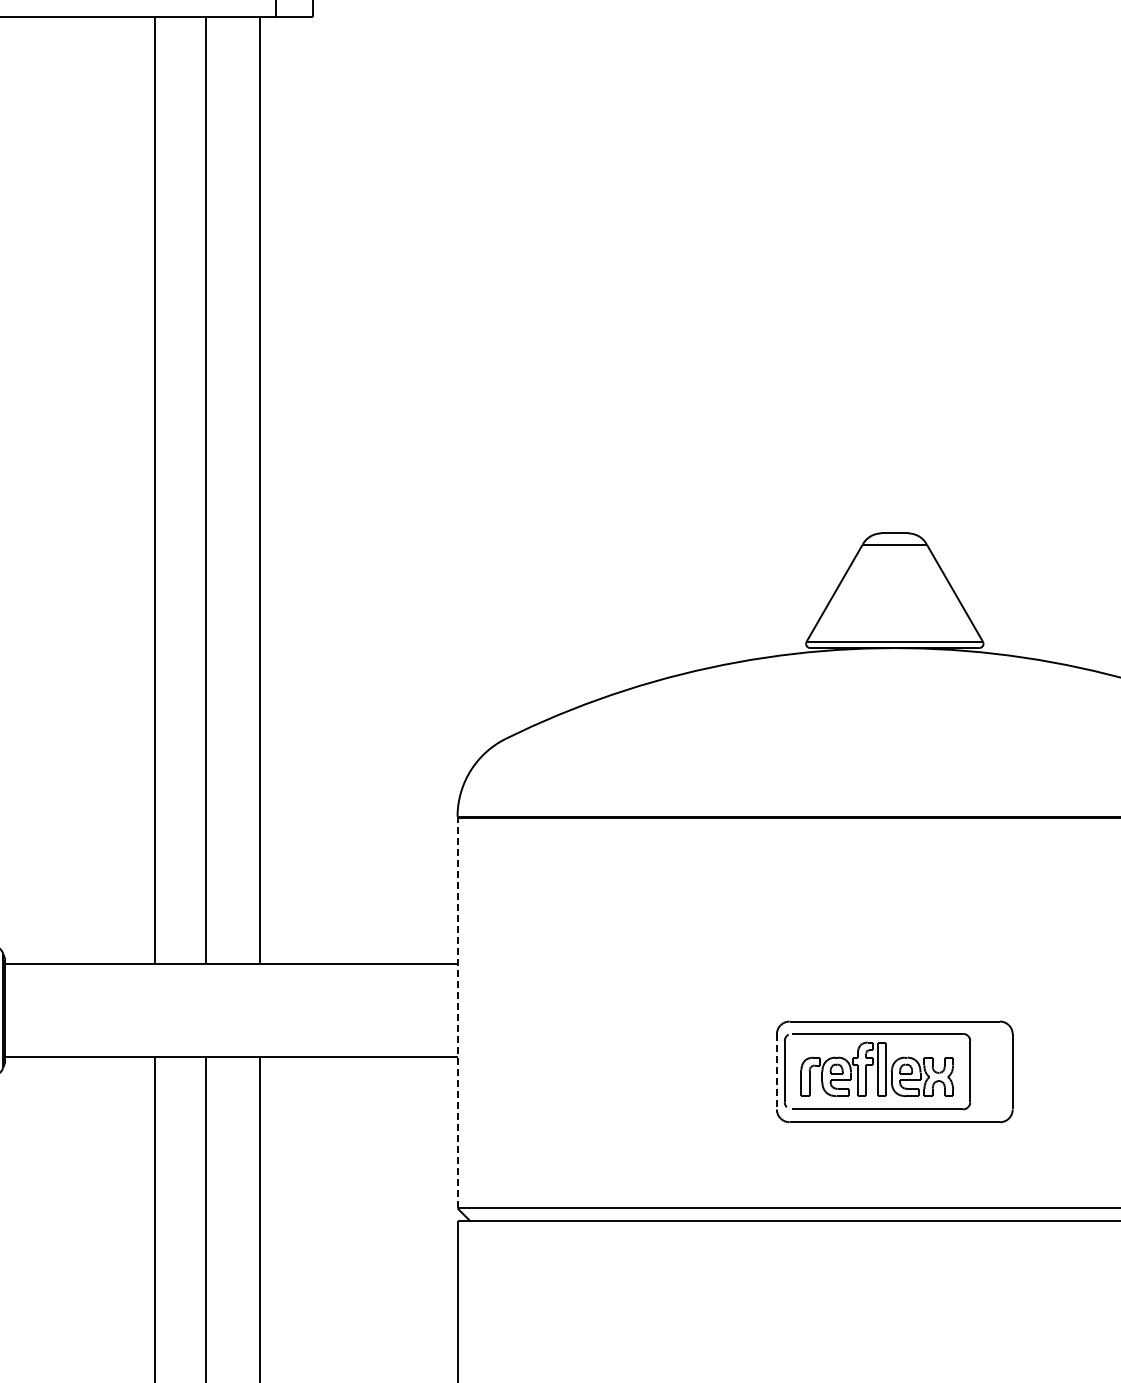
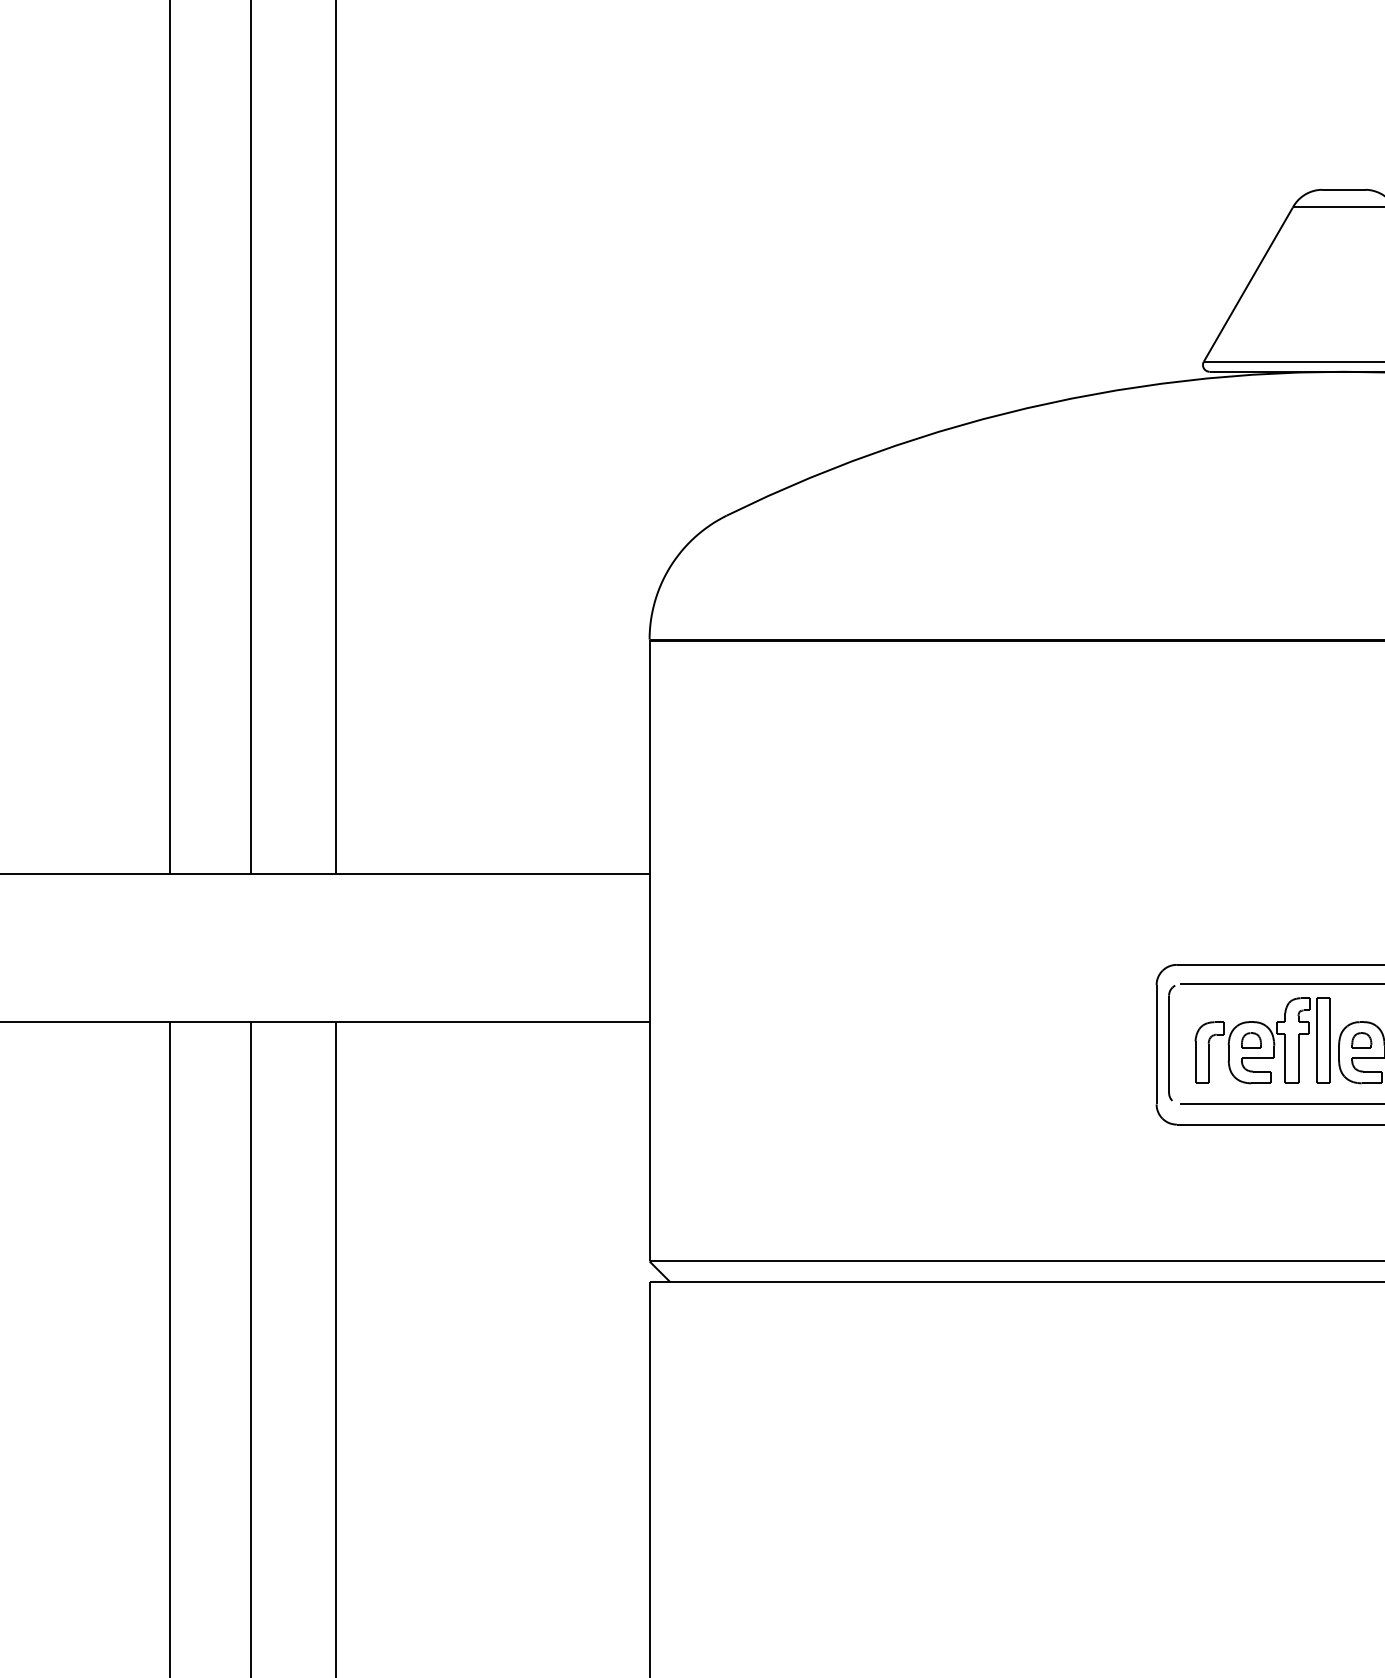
line: (457, 1012) -> (649, 950), dashed -> solid
line: (776, 1071) -> (1155, 1044), dashed -> solid

